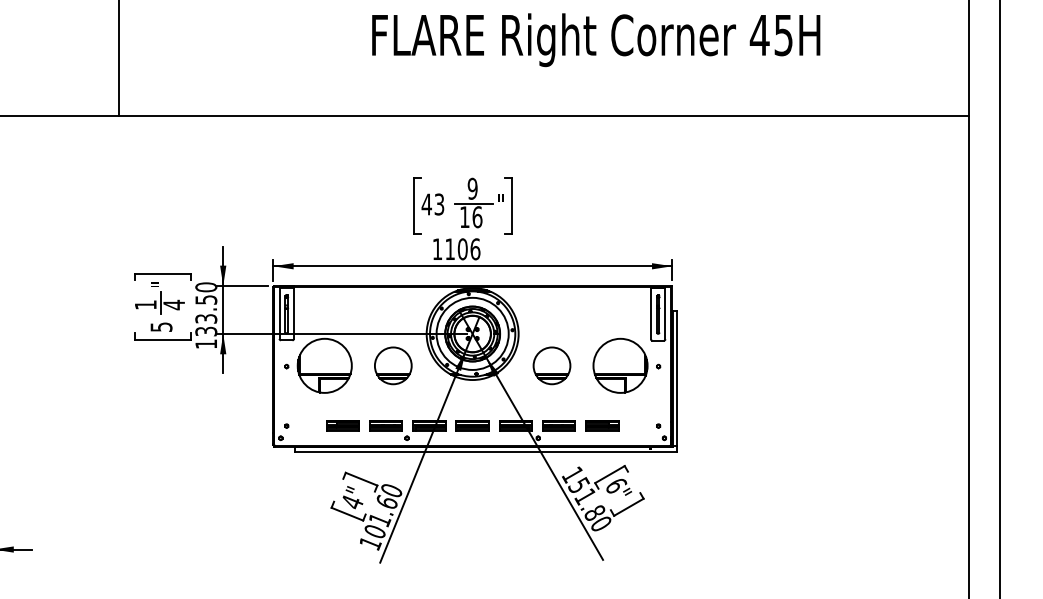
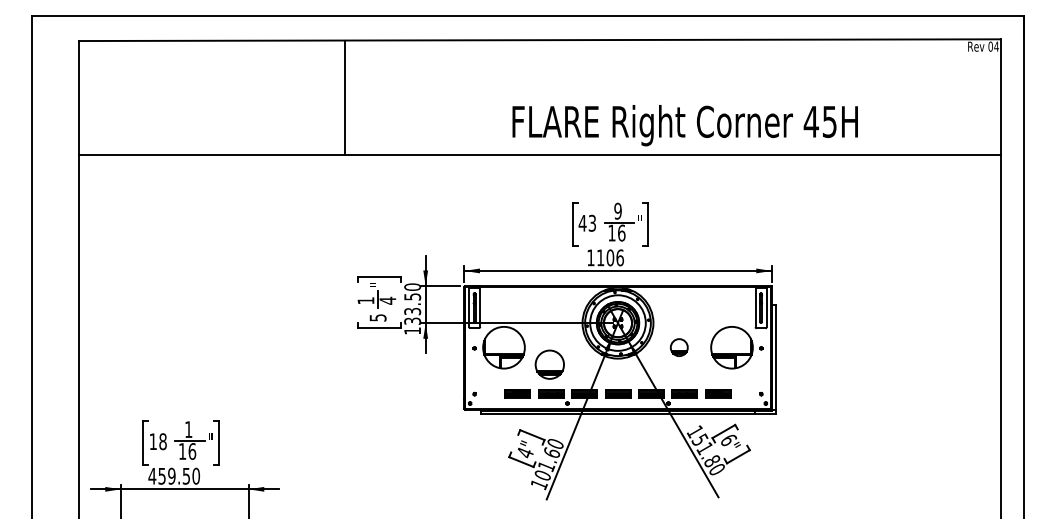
text: (595, 40) -> (684, 125), moved
part: (392, 365) -> (549, 364), moved
part: (552, 365) -> (679, 347), size x0.6

